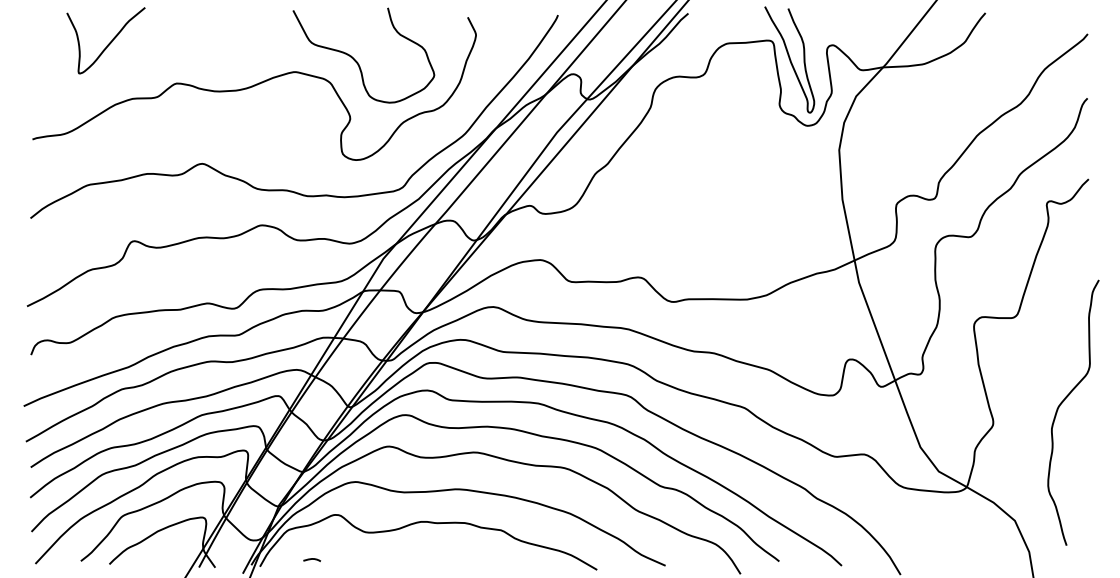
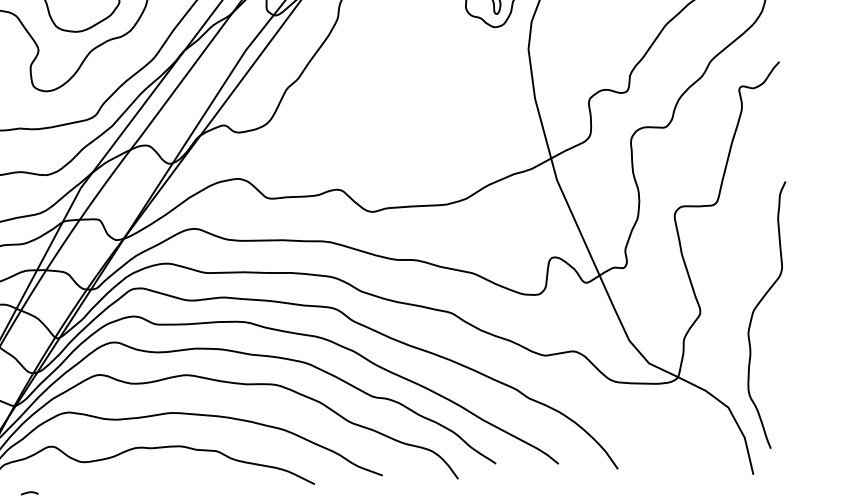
curve: (1063, 402) -> (758, 306), moved

